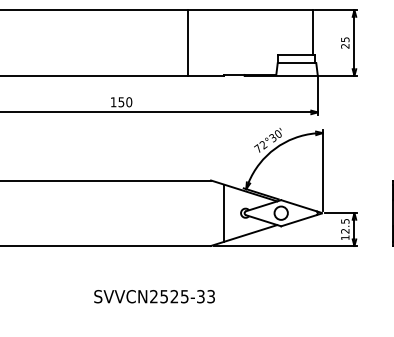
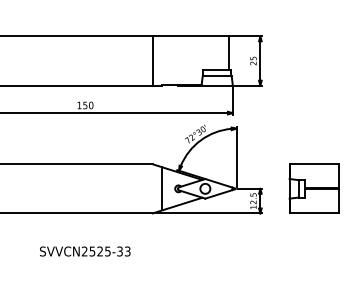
line: (188, 42) -> (152, 60), moved
text: (154, 296) -> (85, 251), moved

